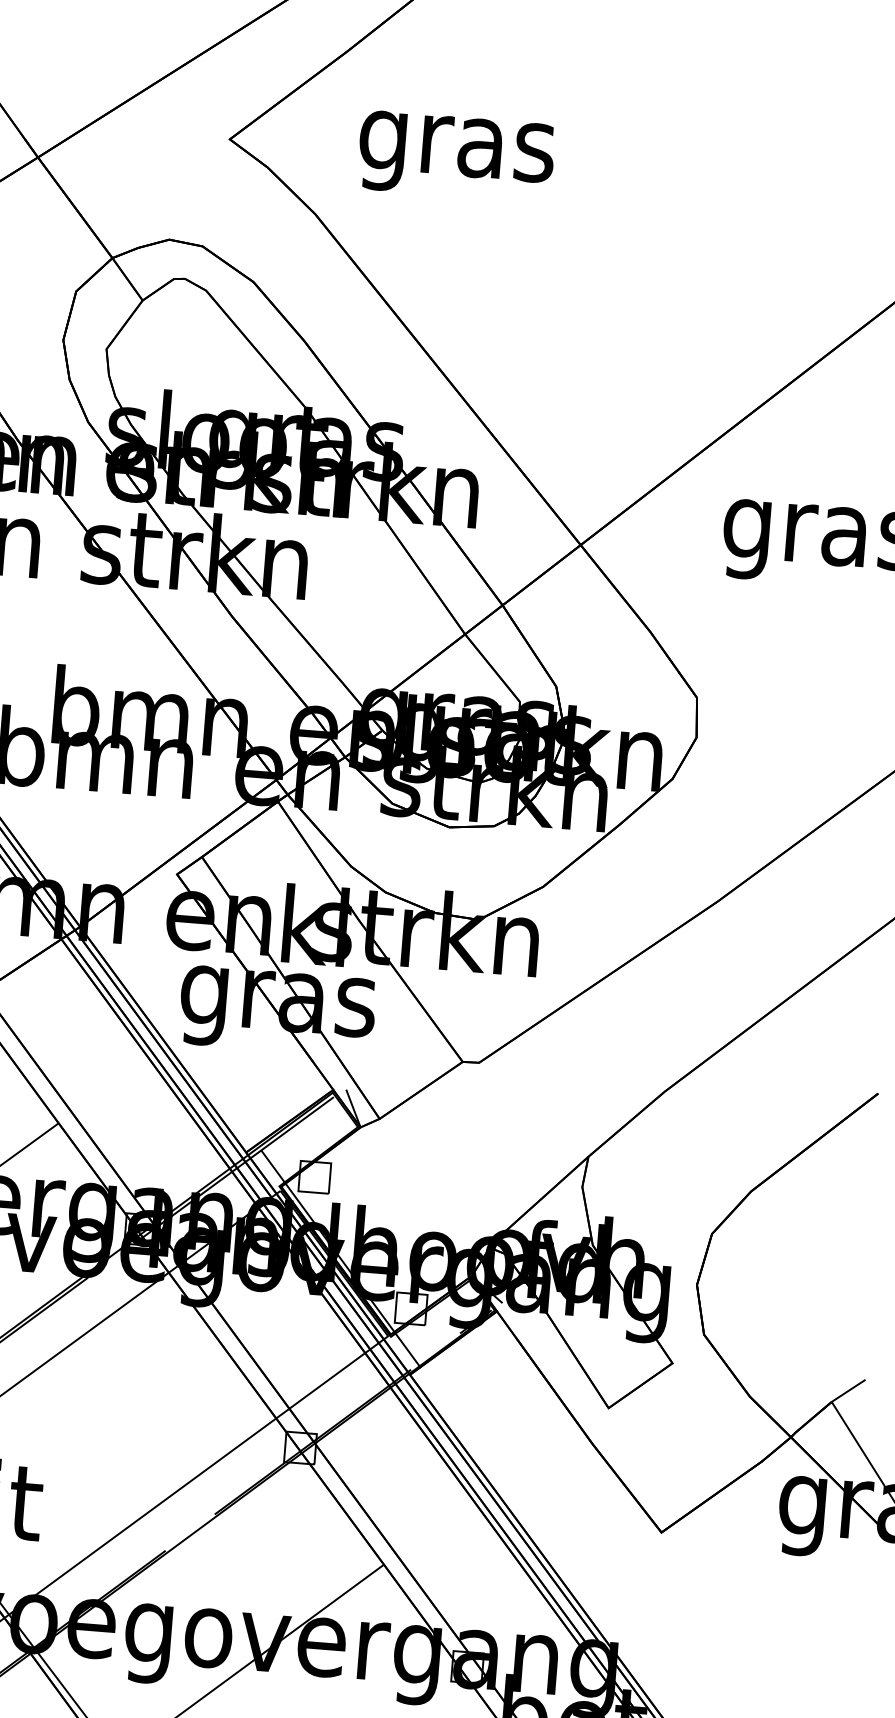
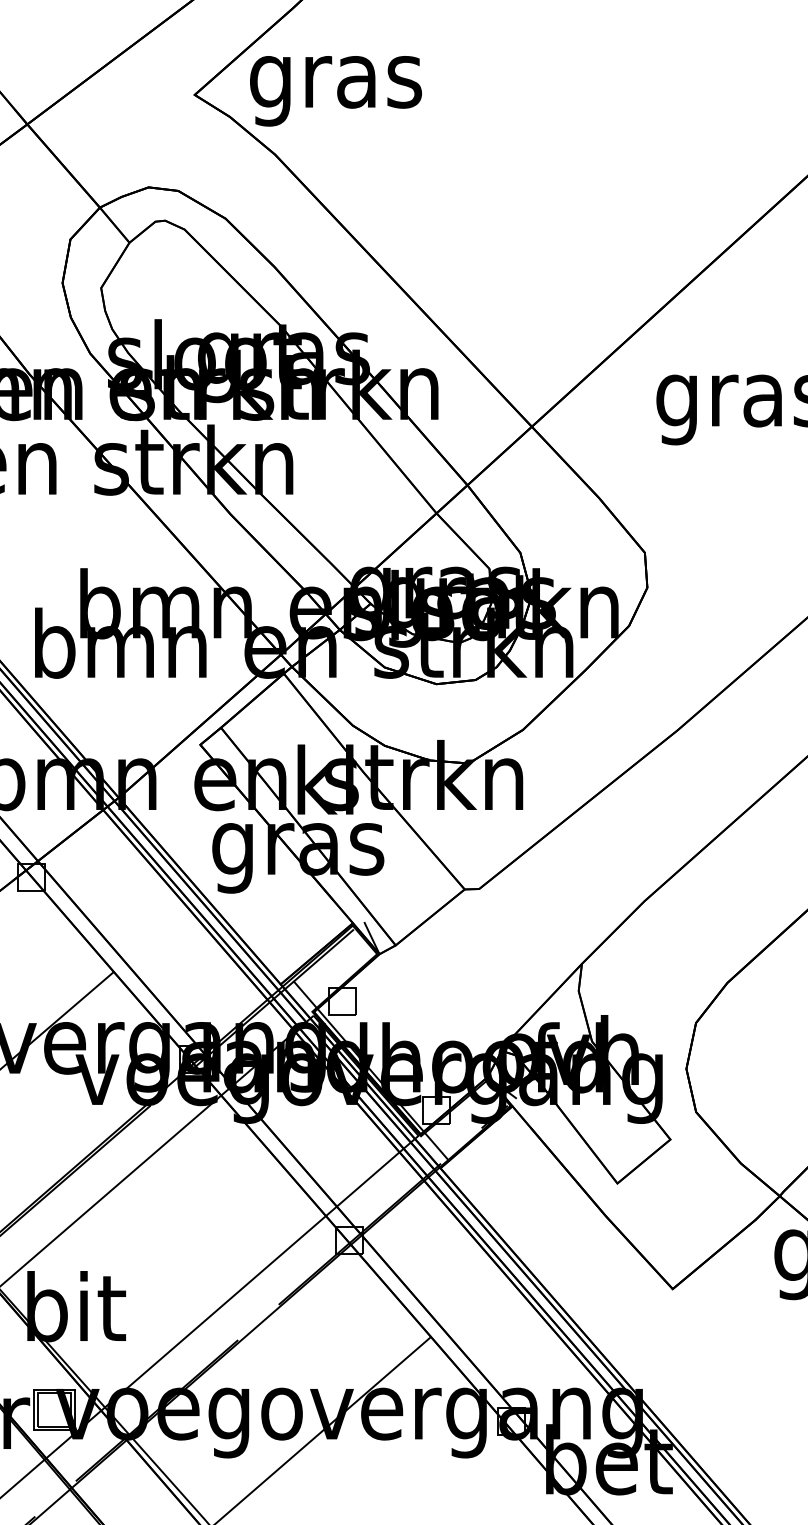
text: (455, 157) -> (335, 91), moved

